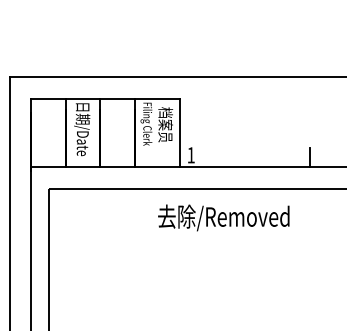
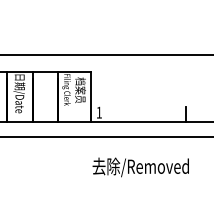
text: (223, 217) -> (140, 167), moved

